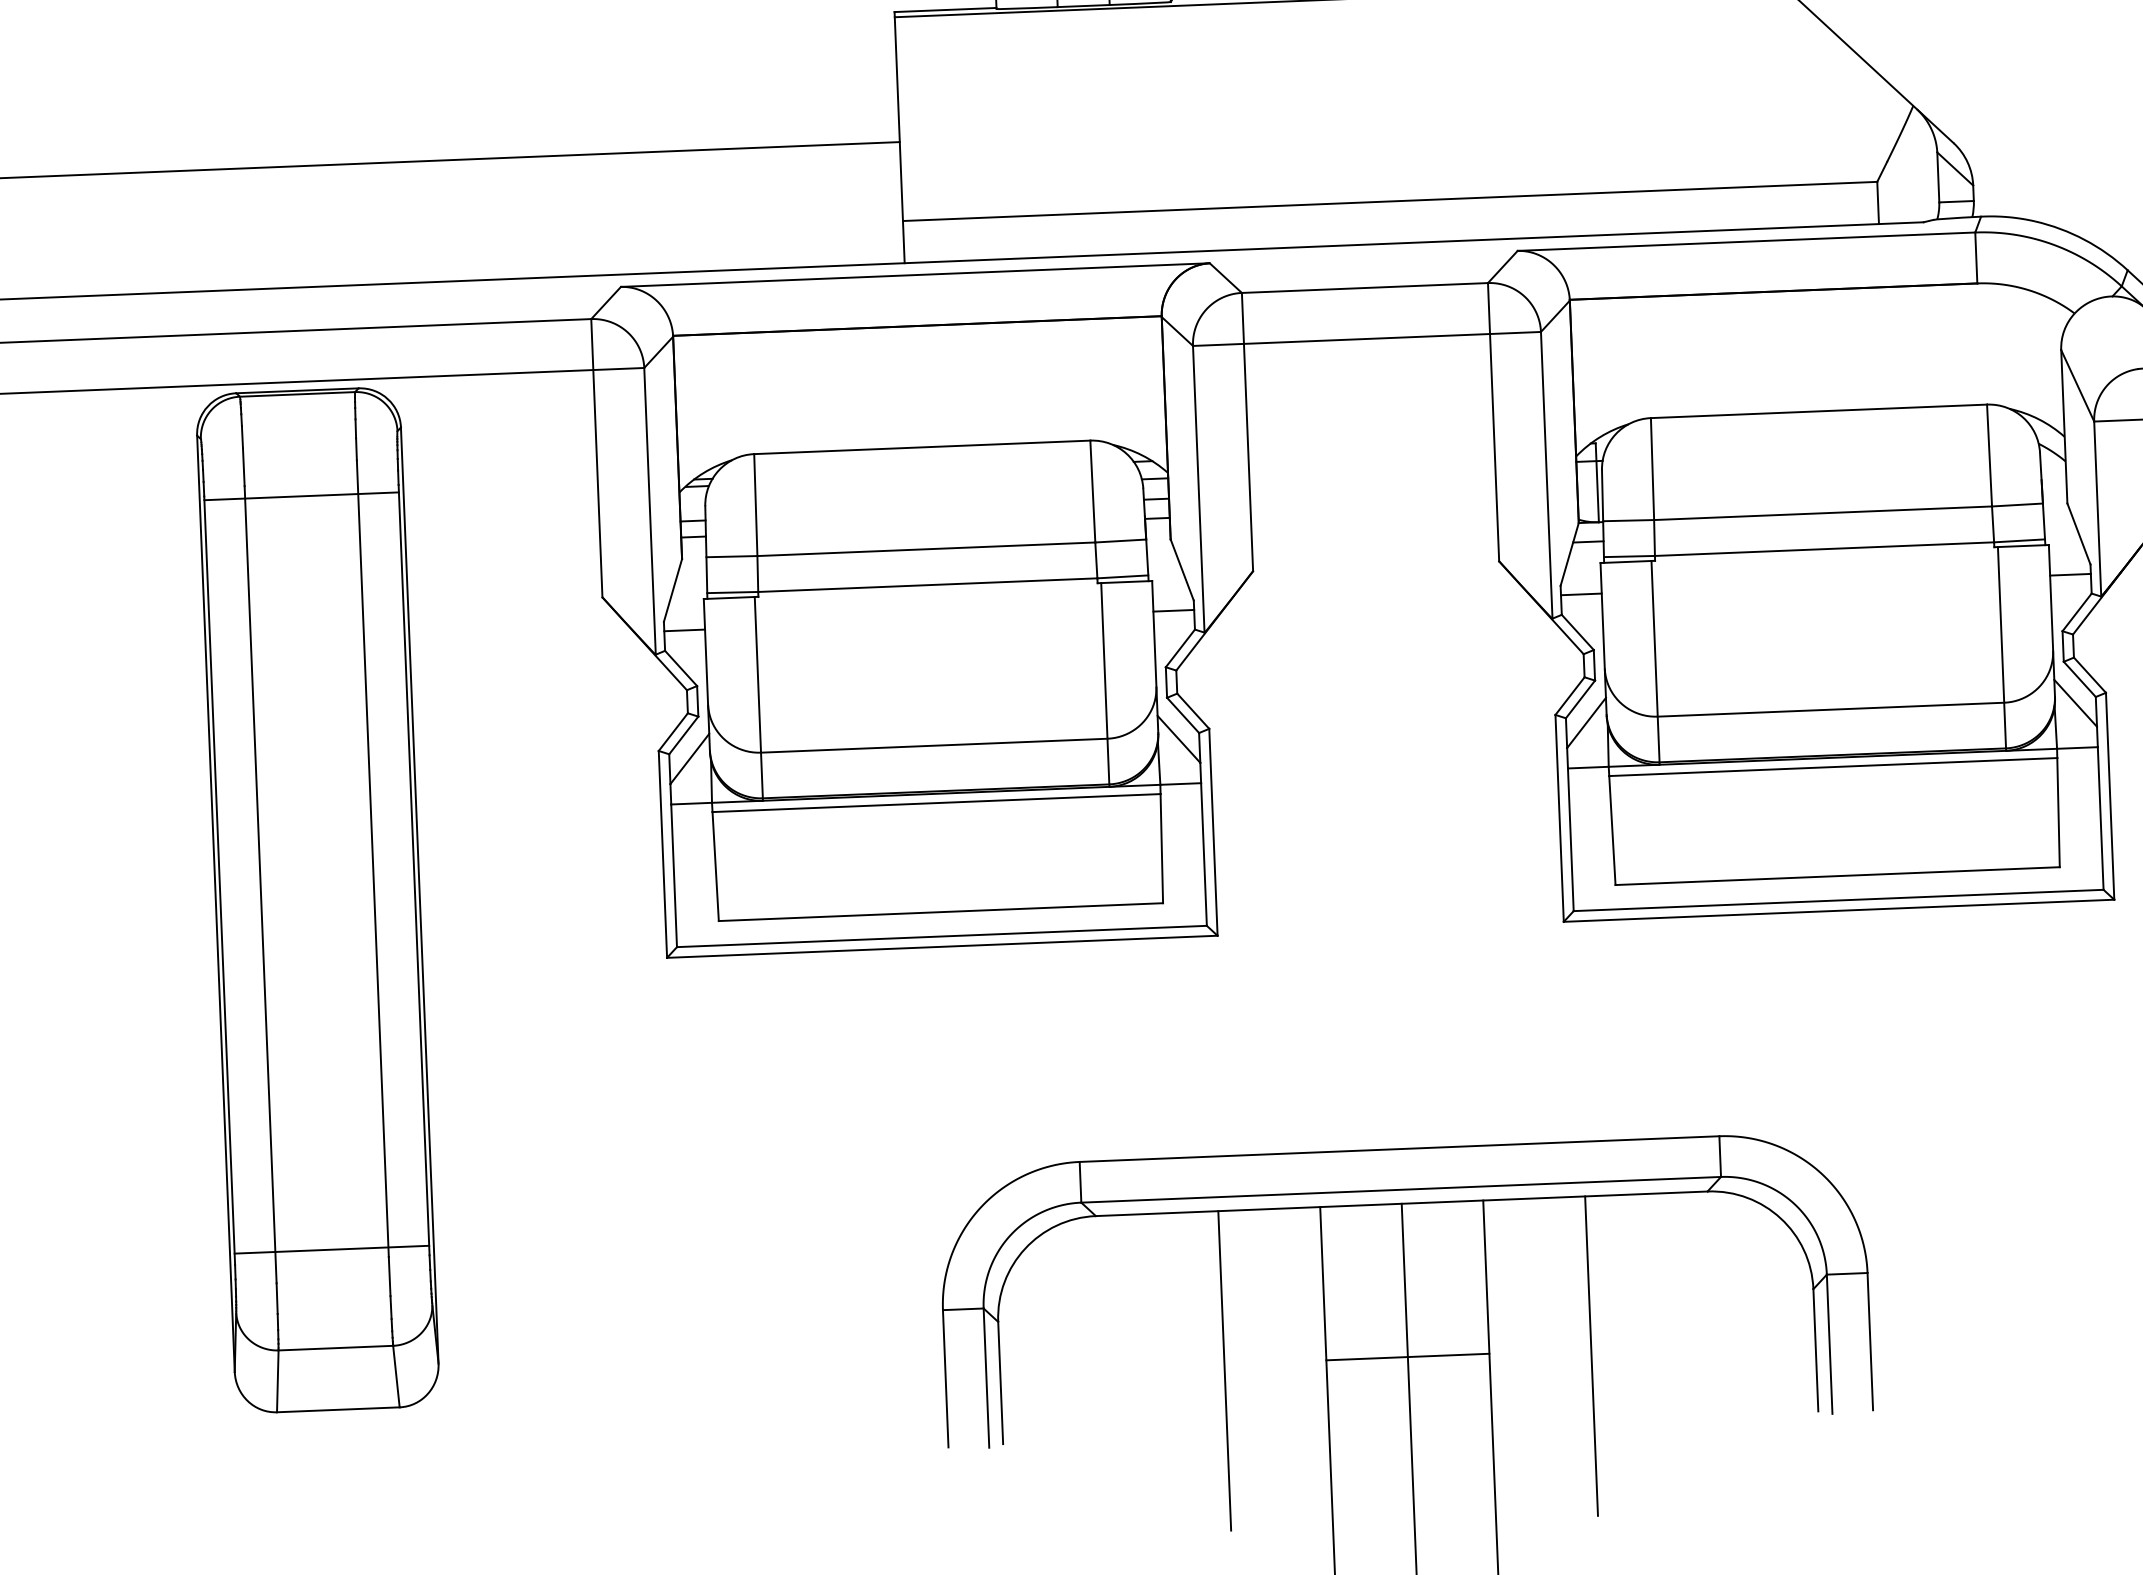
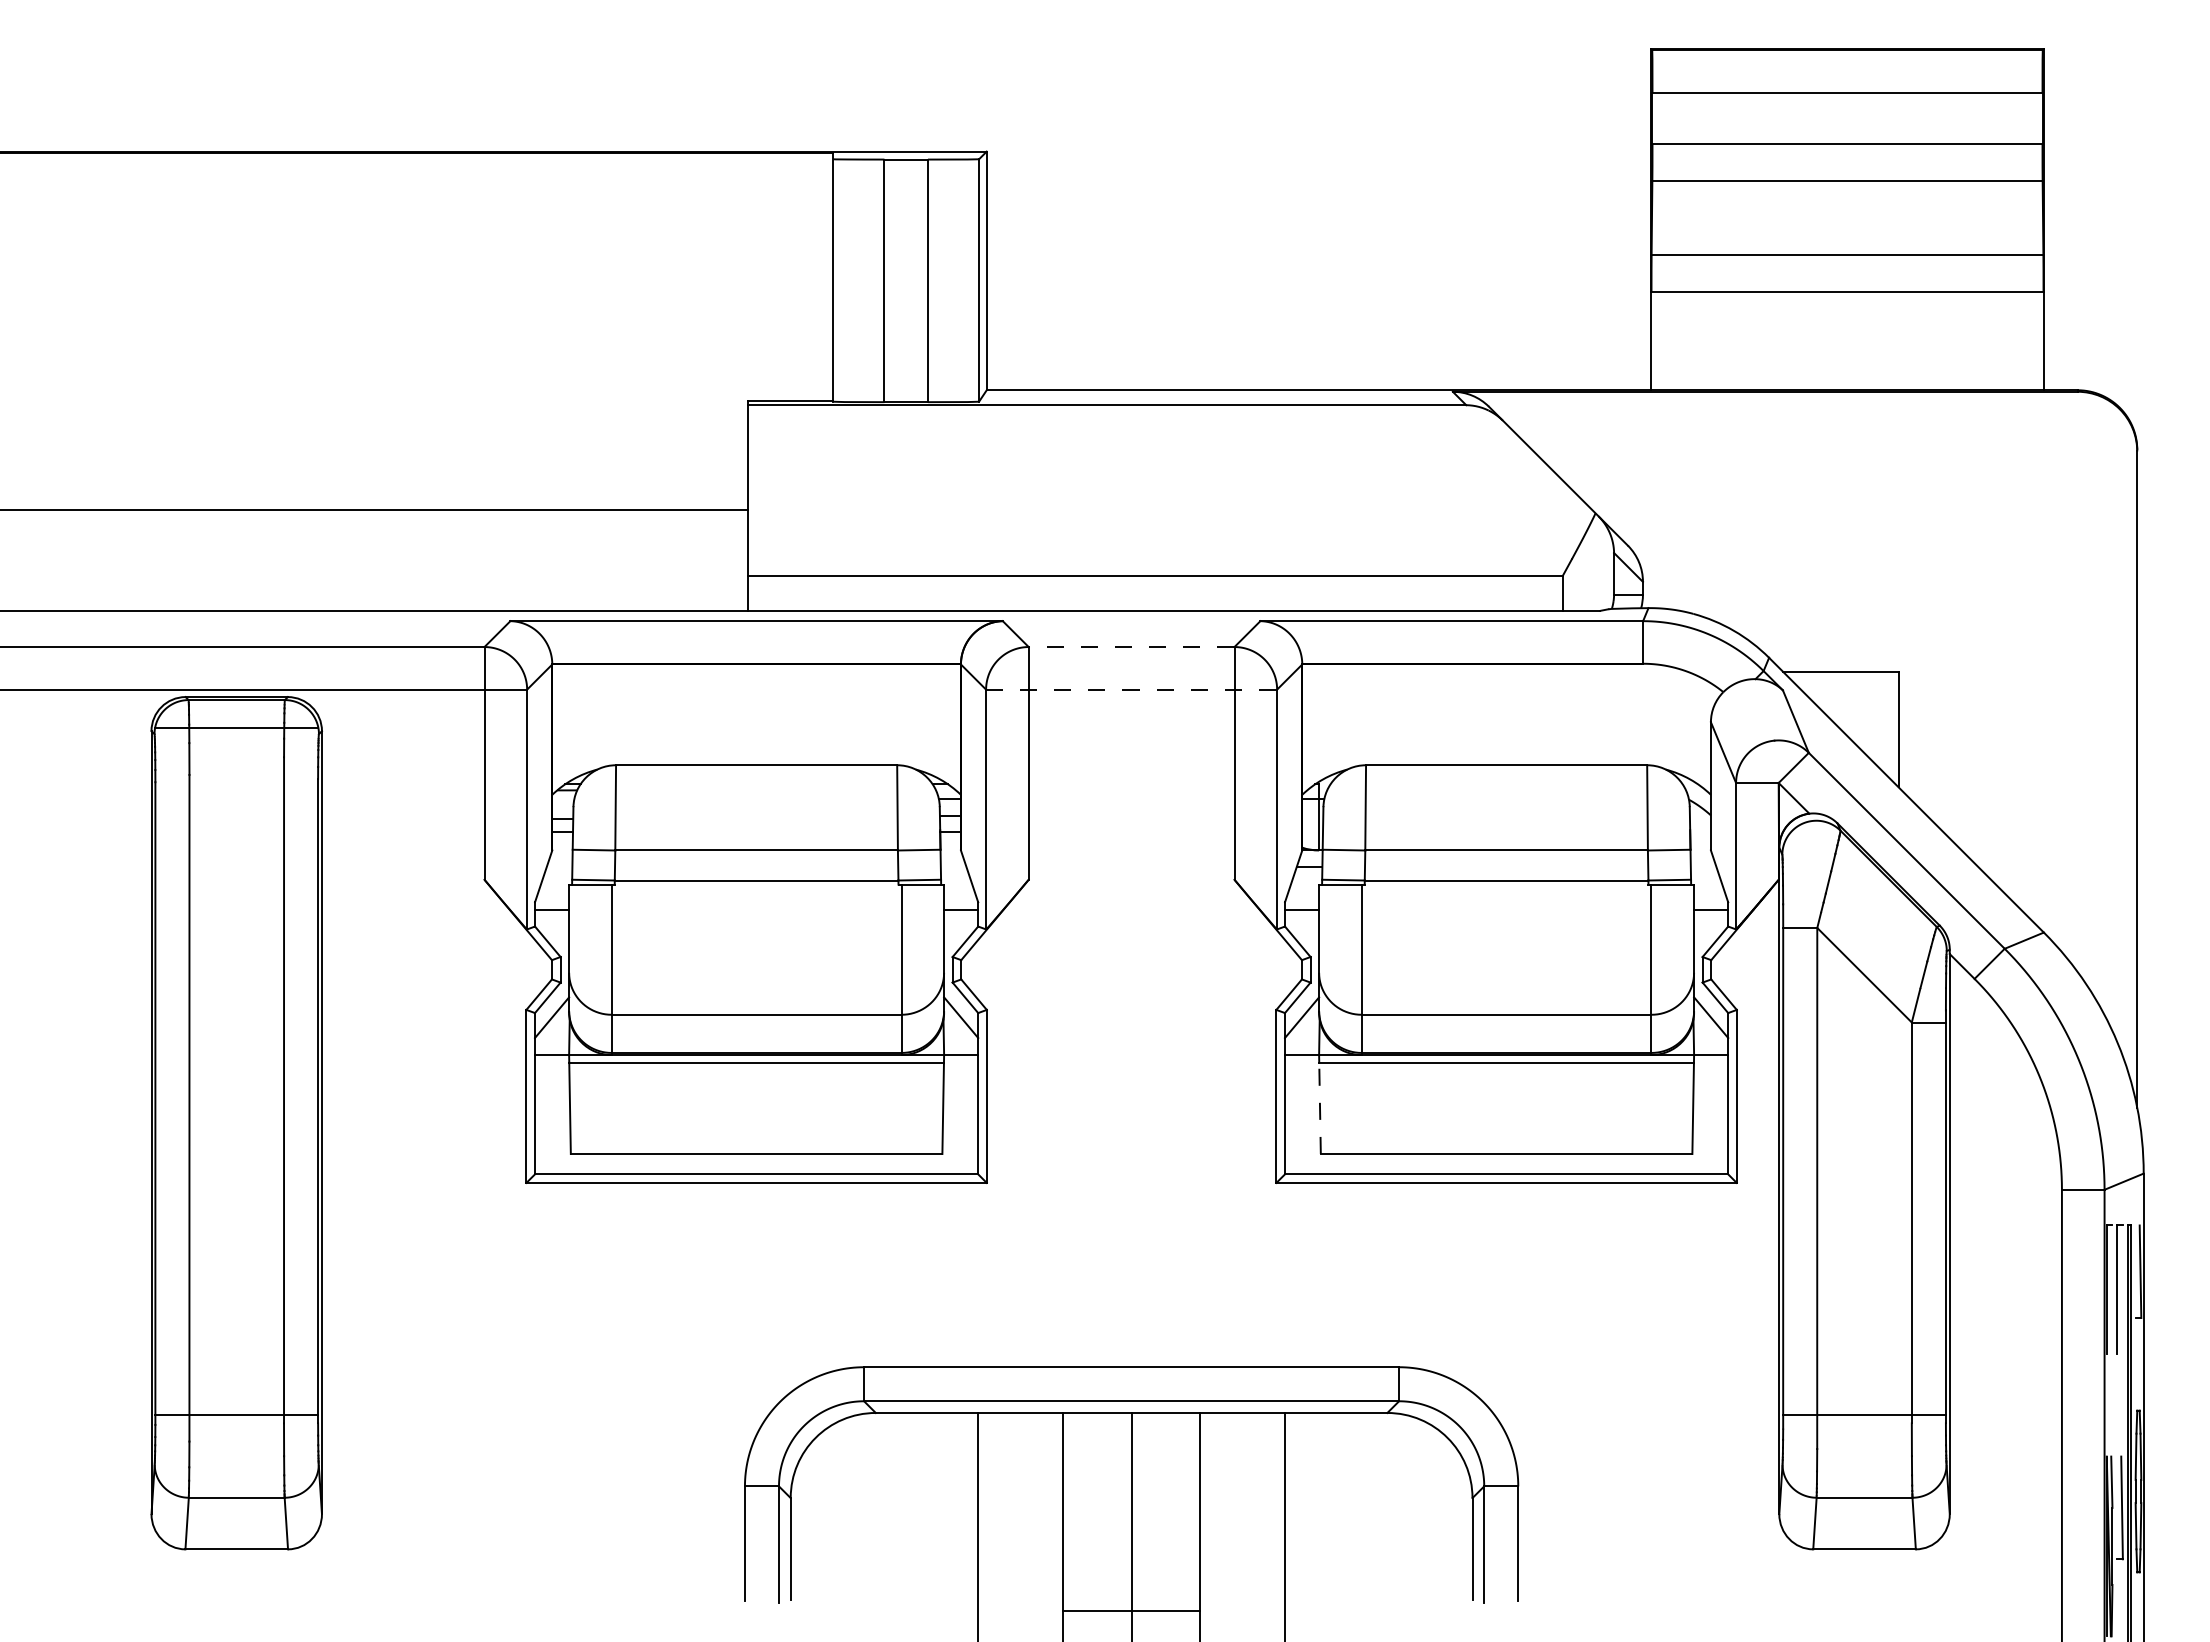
line: (1364, 288) -> (1131, 647), solid -> dashed
line: (1366, 338) -> (1131, 689), solid -> dashed
line: (301, 496) -> (236, 728), moved
line: (1612, 830) -> (1320, 1108), solid -> dashed
line: (1407, 1357) -> (1131, 1611), moved

